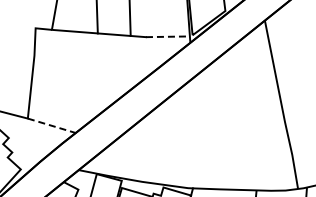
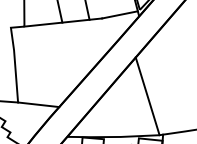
line: (167, 36) -> (119, 14), dashed -> solid
line: (51, 125) -> (38, 104), dashed -> solid
line: (182, 139) -> (147, 96), added

